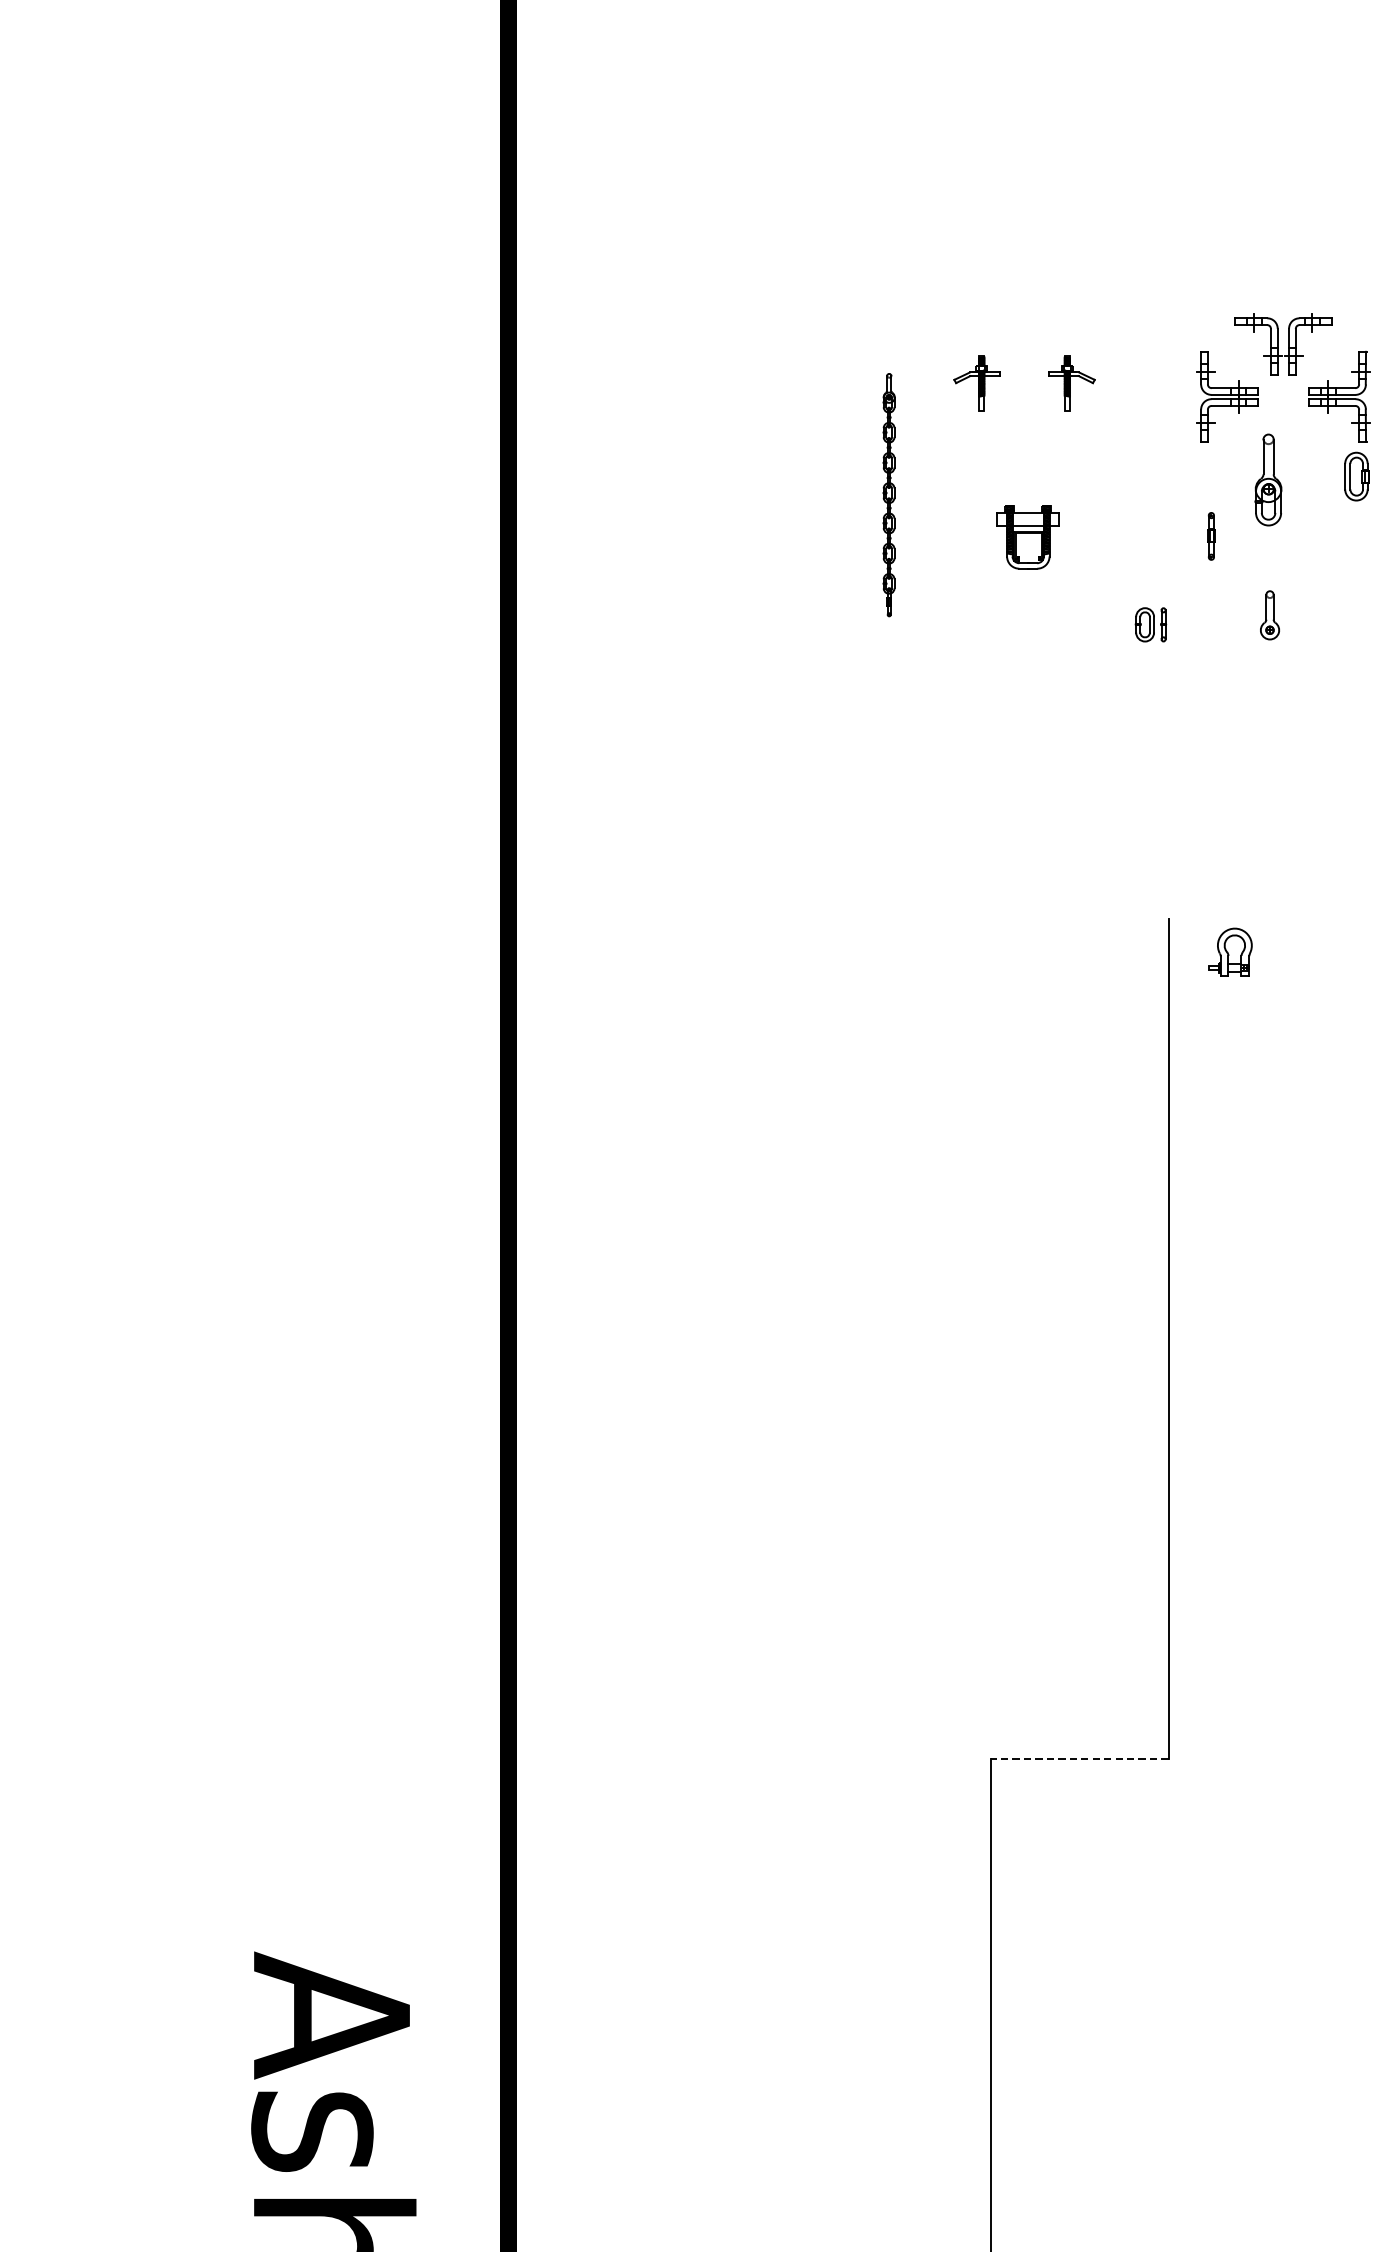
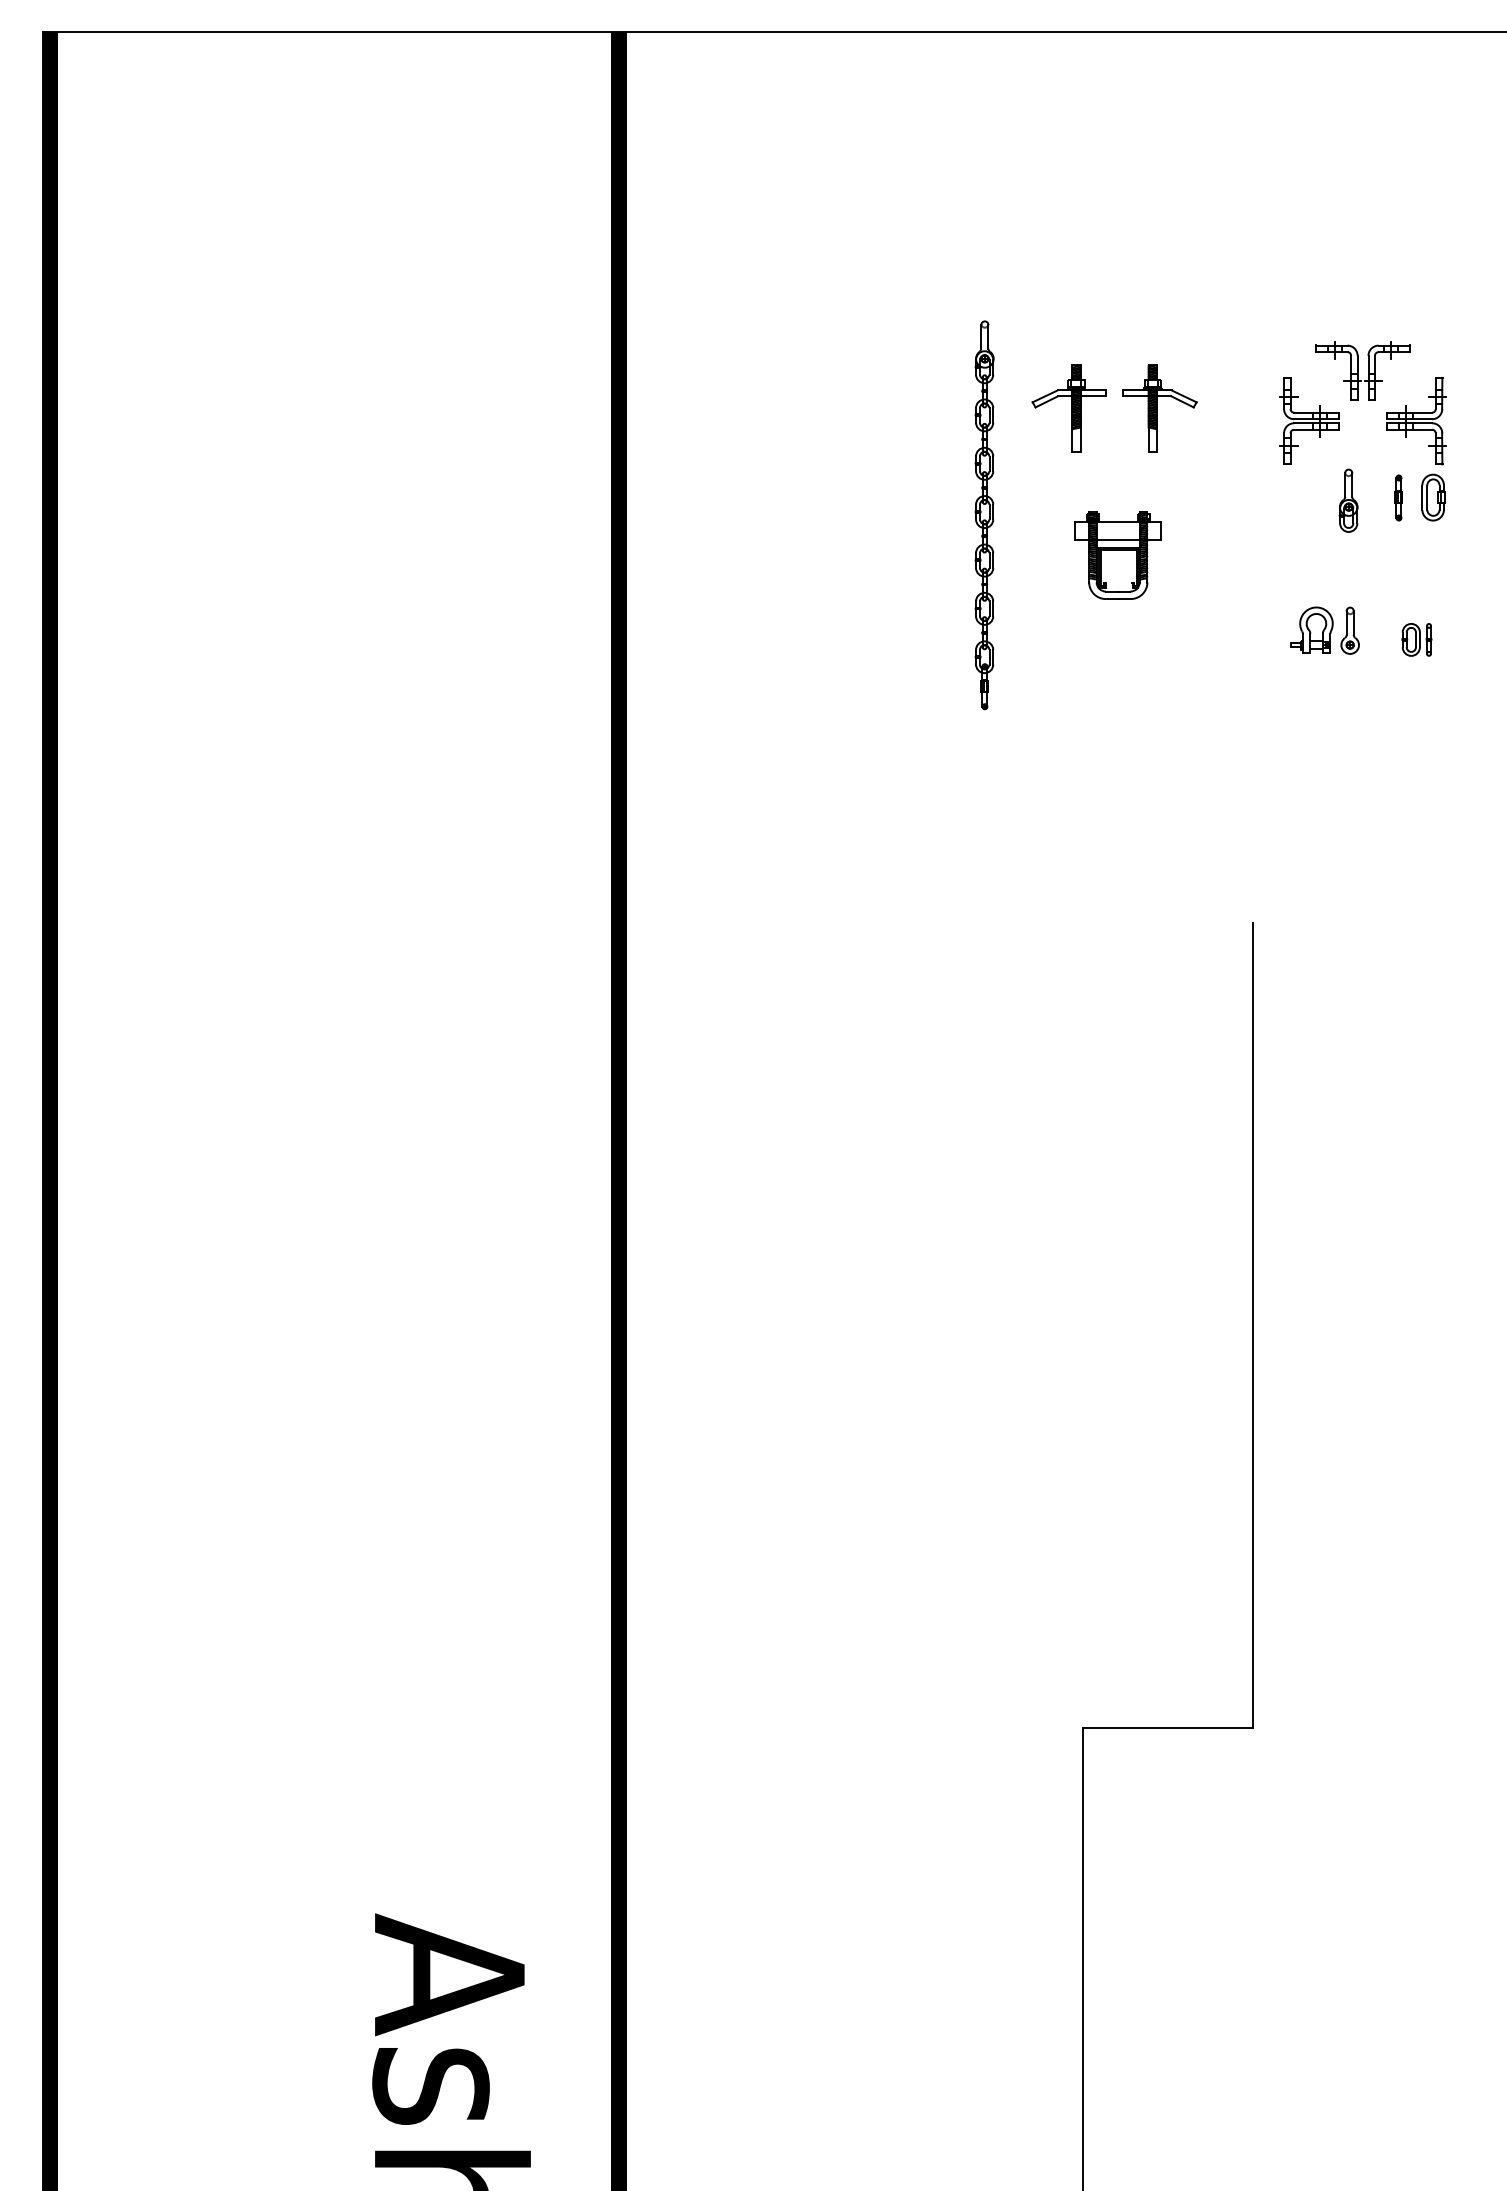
part: (976, 383) -> (1068, 408), size x1.67
part: (1071, 383) -> (1159, 408), size x1.67
part: (1268, 479) -> (1348, 500), size x0.71
part: (889, 495) -> (984, 515), size x1.67
part: (1210, 535) -> (1398, 497), moved
part: (1027, 536) -> (1117, 555), size x1.43
part: (1150, 624) -> (1416, 639), moved
part: (1229, 951) -> (1311, 629), moved
line: (1079, 1758) -> (1167, 1728), dashed -> solid

